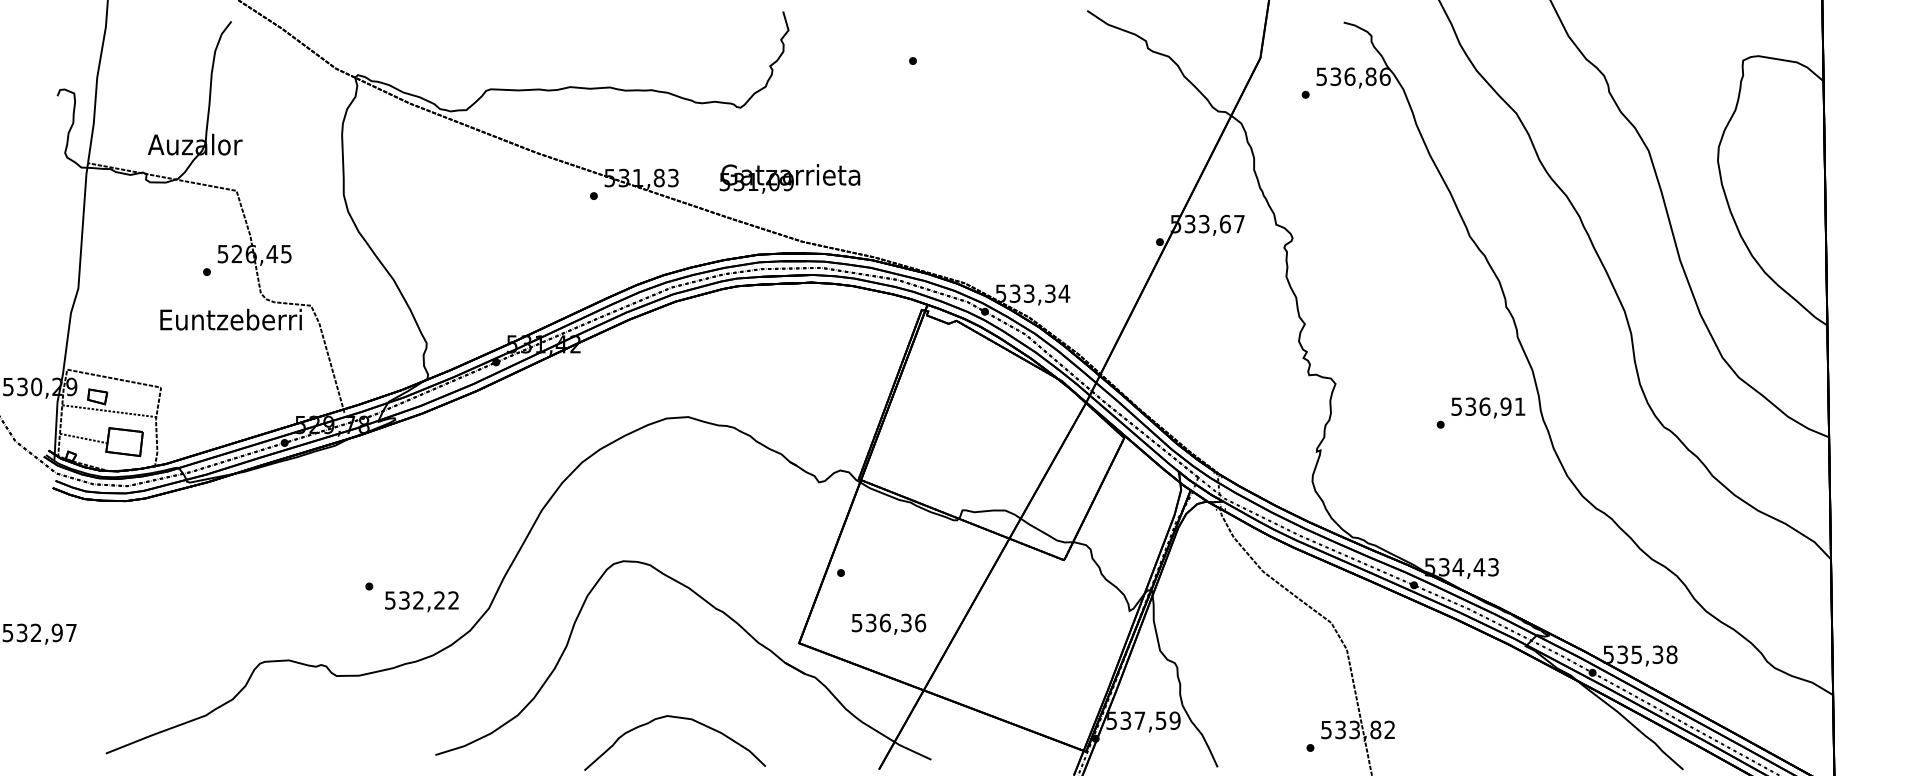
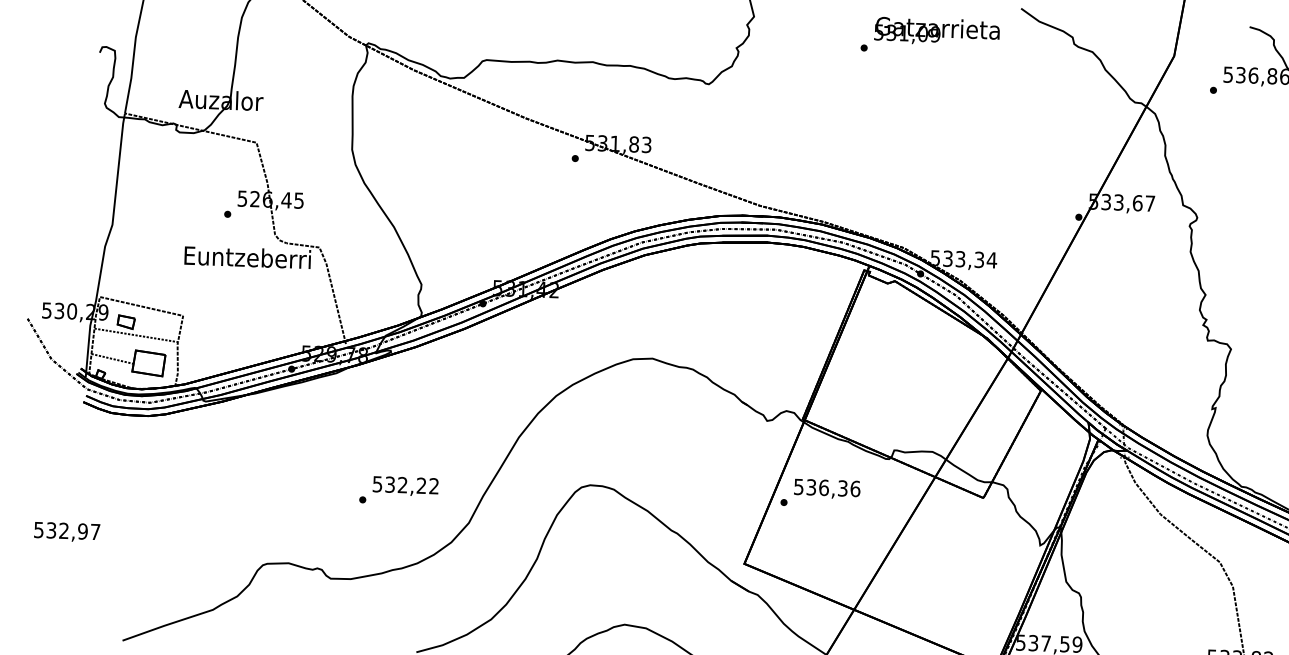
text: (789, 178) -> (936, 31), moved
text: (421, 601) -> (405, 486), moved
text: (888, 623) -> (826, 488), moved

